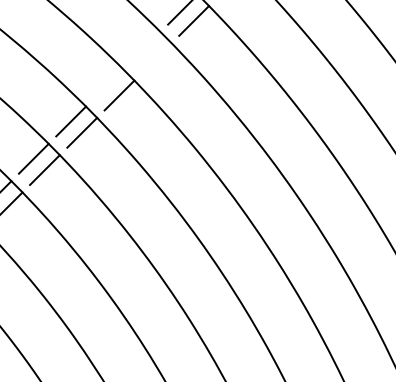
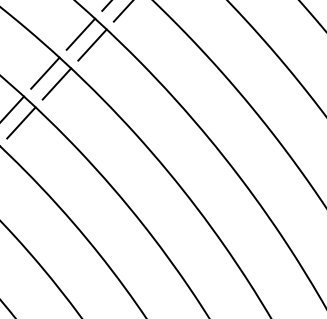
line: (145, 46) -> (80, 33), added
line: (156, 58) -> (92, 45), added
line: (108, 84) -> (45, 73), added

